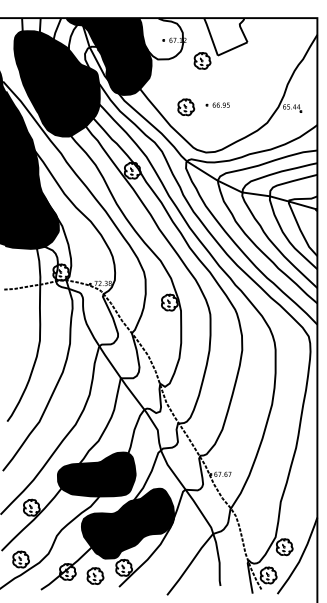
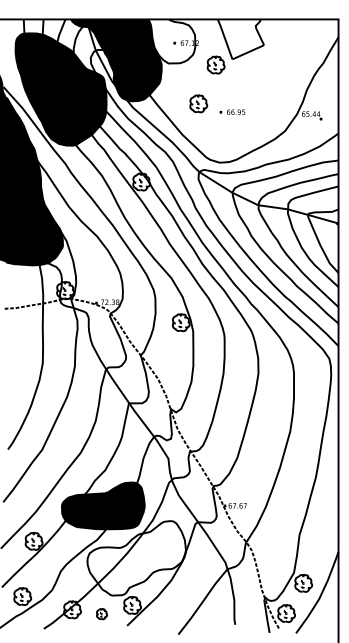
part: (186, 107) -> (199, 104), moved
fill: (127, 523) -> (136, 558), removed
part: (95, 575) -> (102, 613), size x0.6

